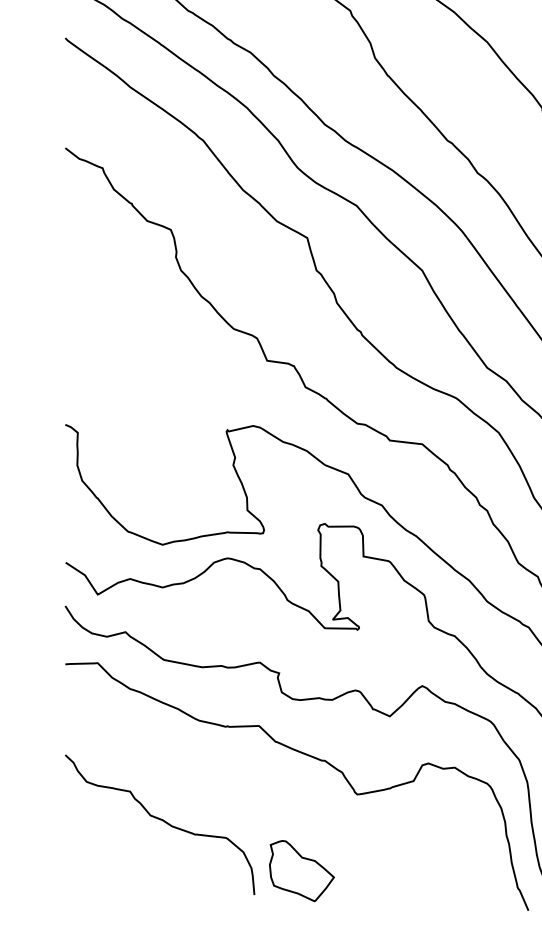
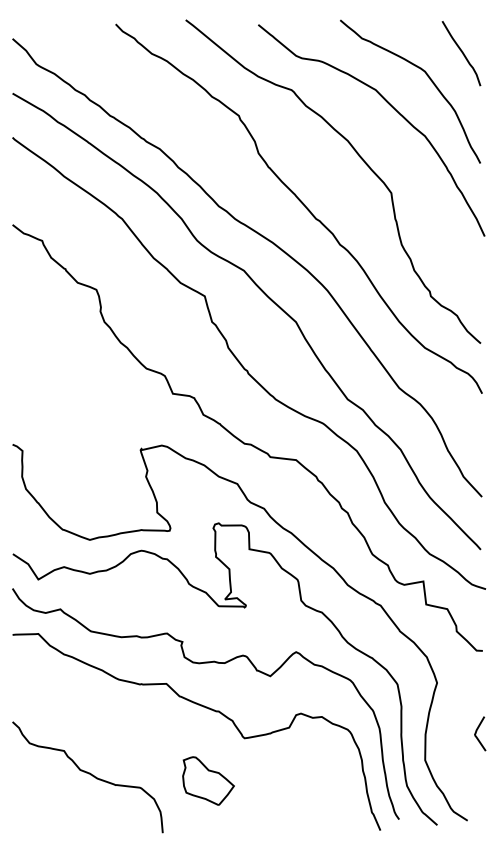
curve: (160, 821) -> (88, 774), moved
part: (301, 870) -> (208, 780), moved

